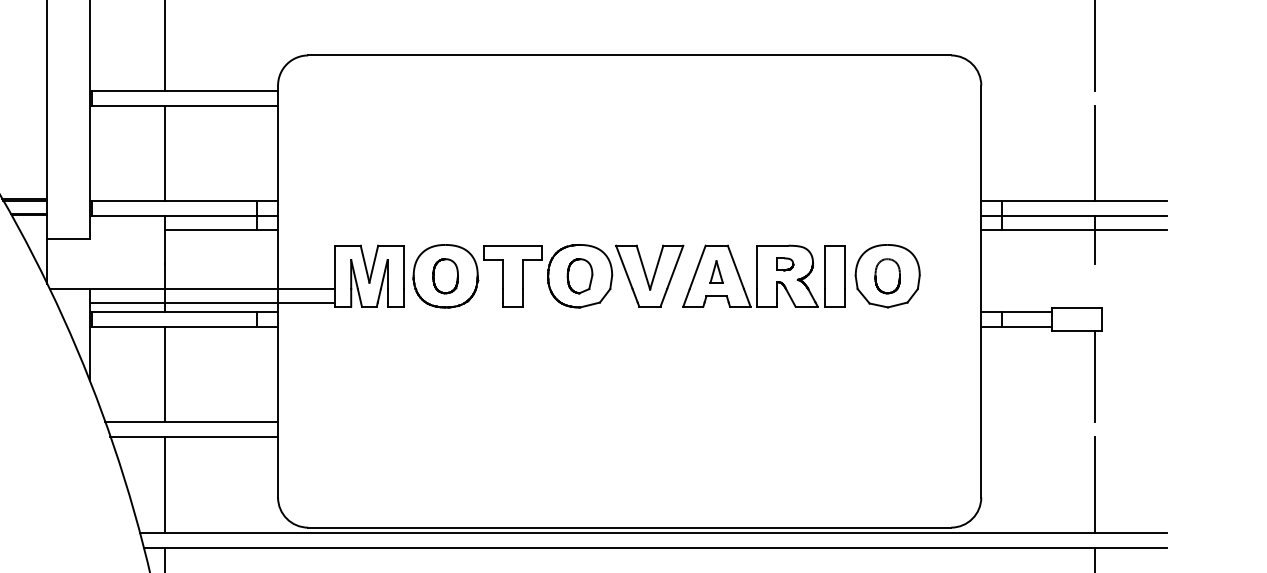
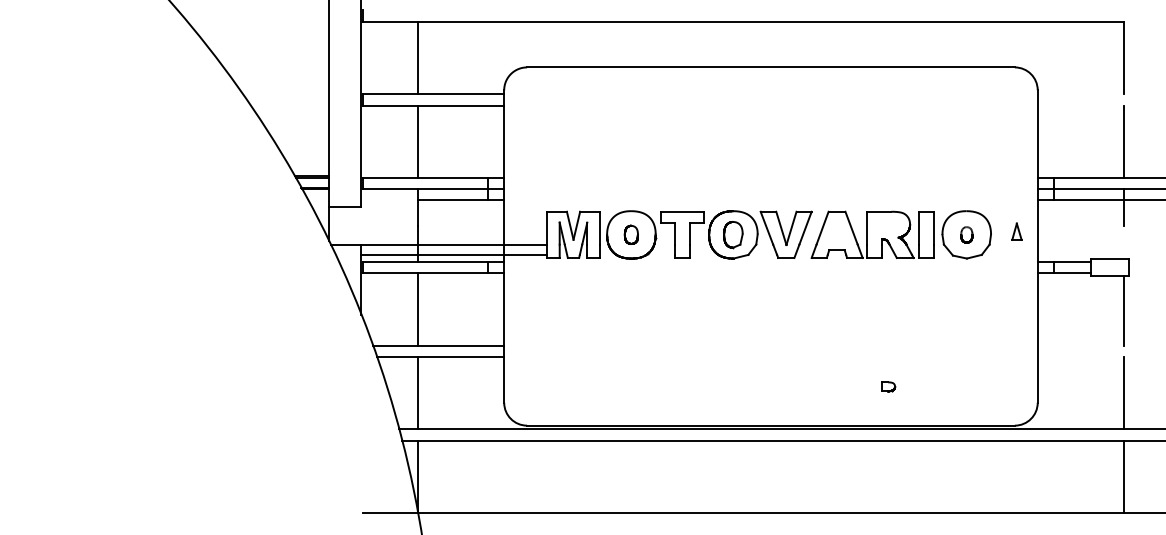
part: (784, 263) -> (888, 386), moved
part: (716, 271) -> (1016, 231), moved
part: (445, 275) -> (631, 234), size x0.7
part: (887, 275) -> (966, 234), size x0.6

